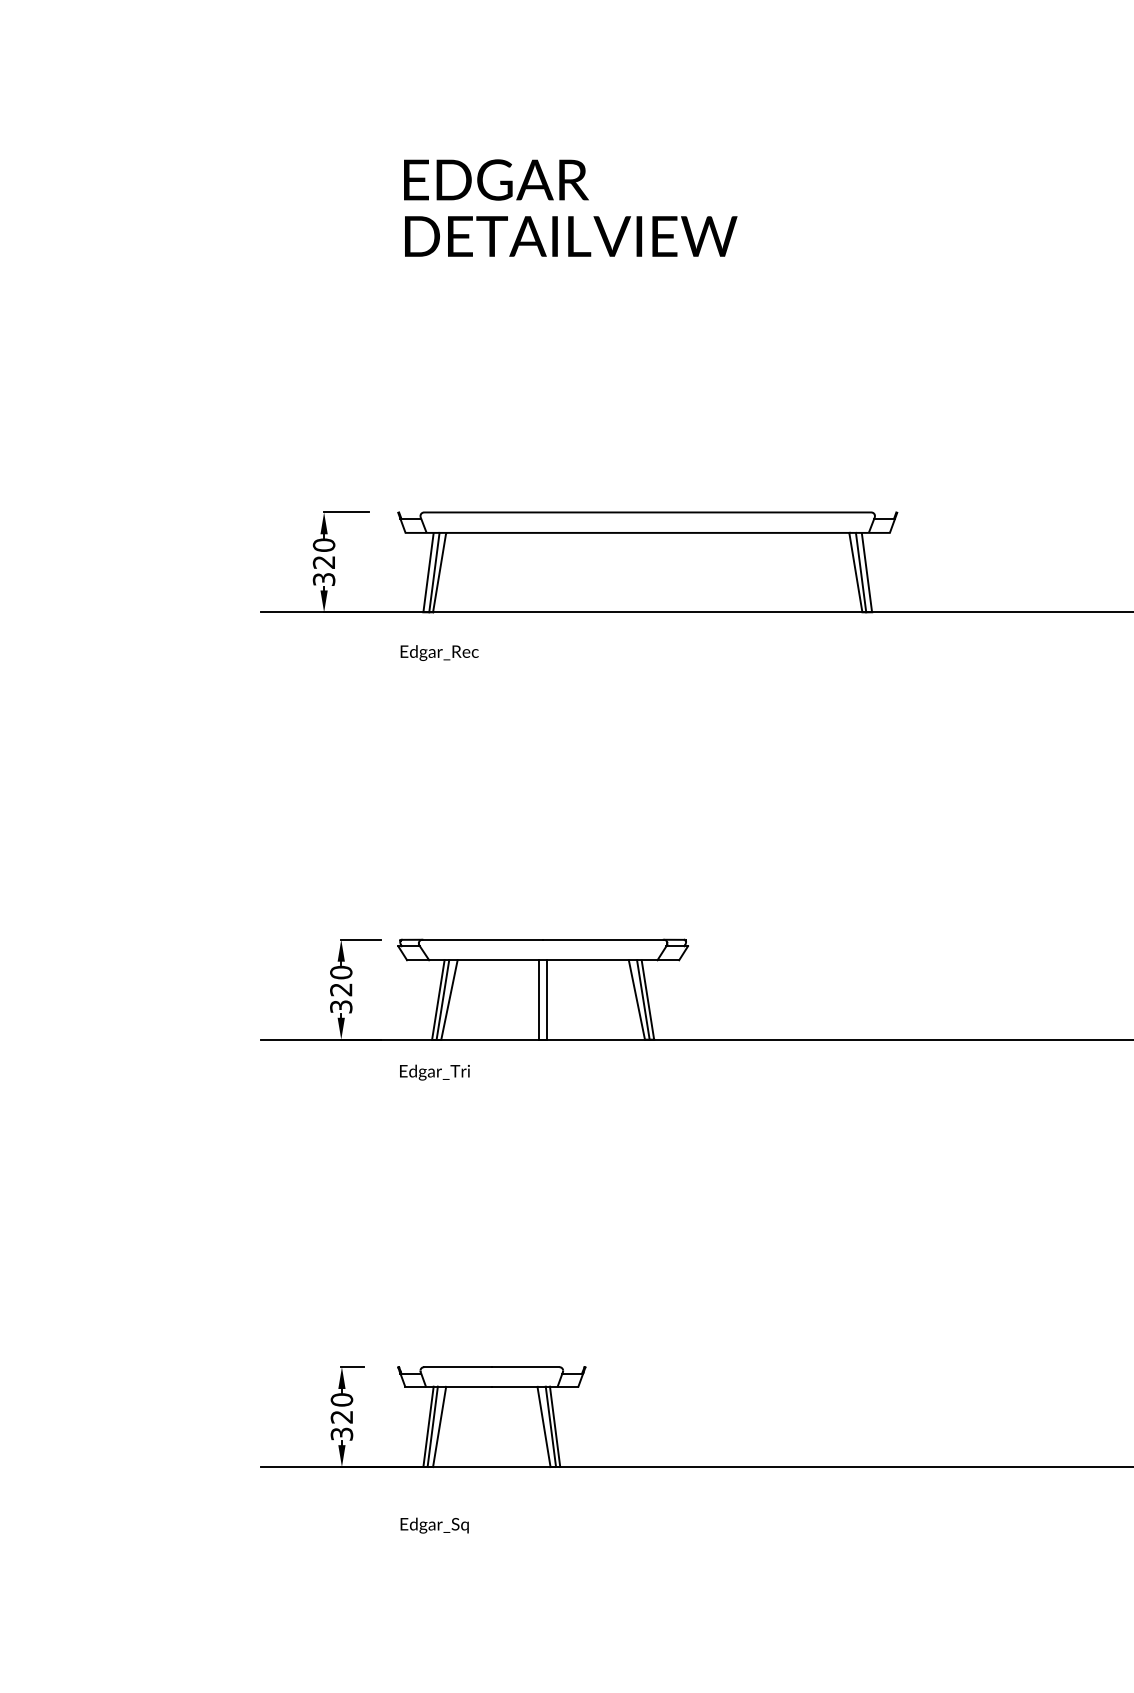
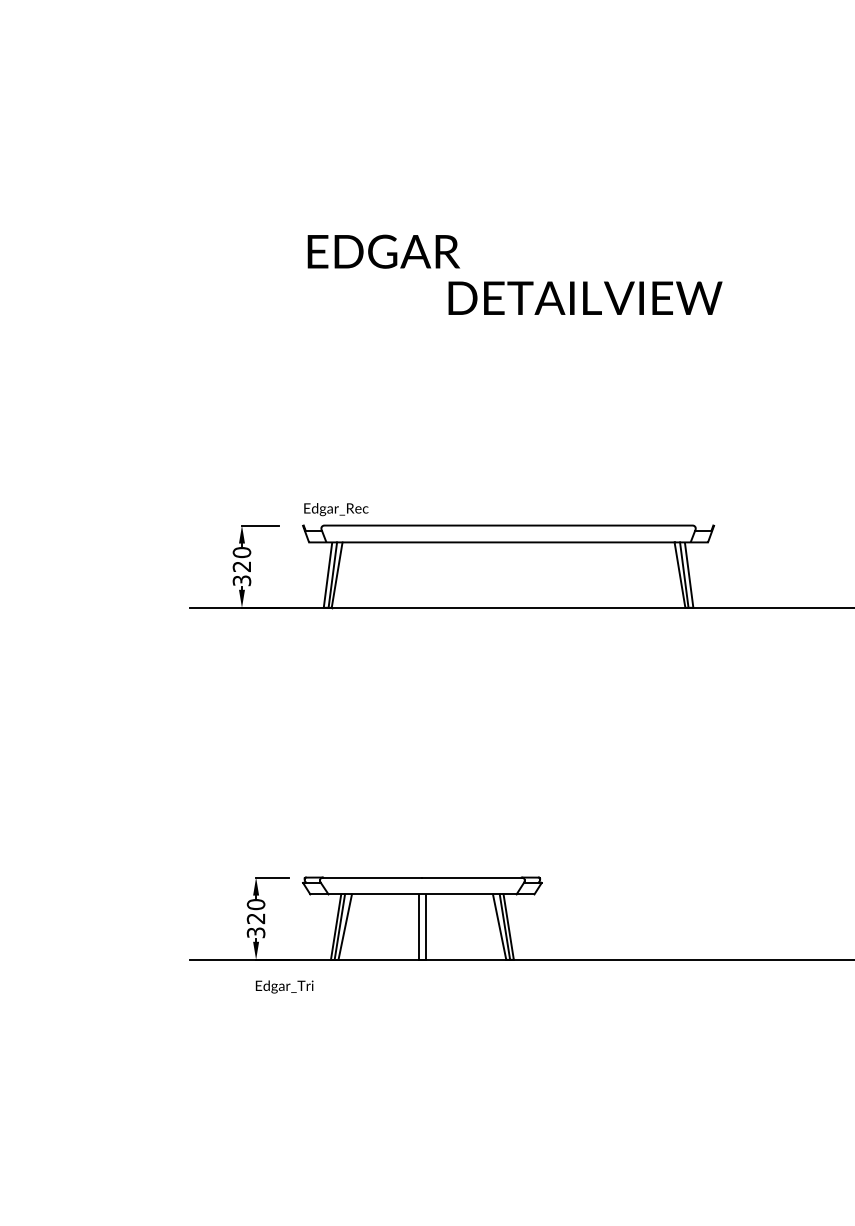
text: (571, 236) -> (585, 298), moved
text: (439, 652) -> (336, 509), moved
text: (434, 1072) -> (284, 986), moved

